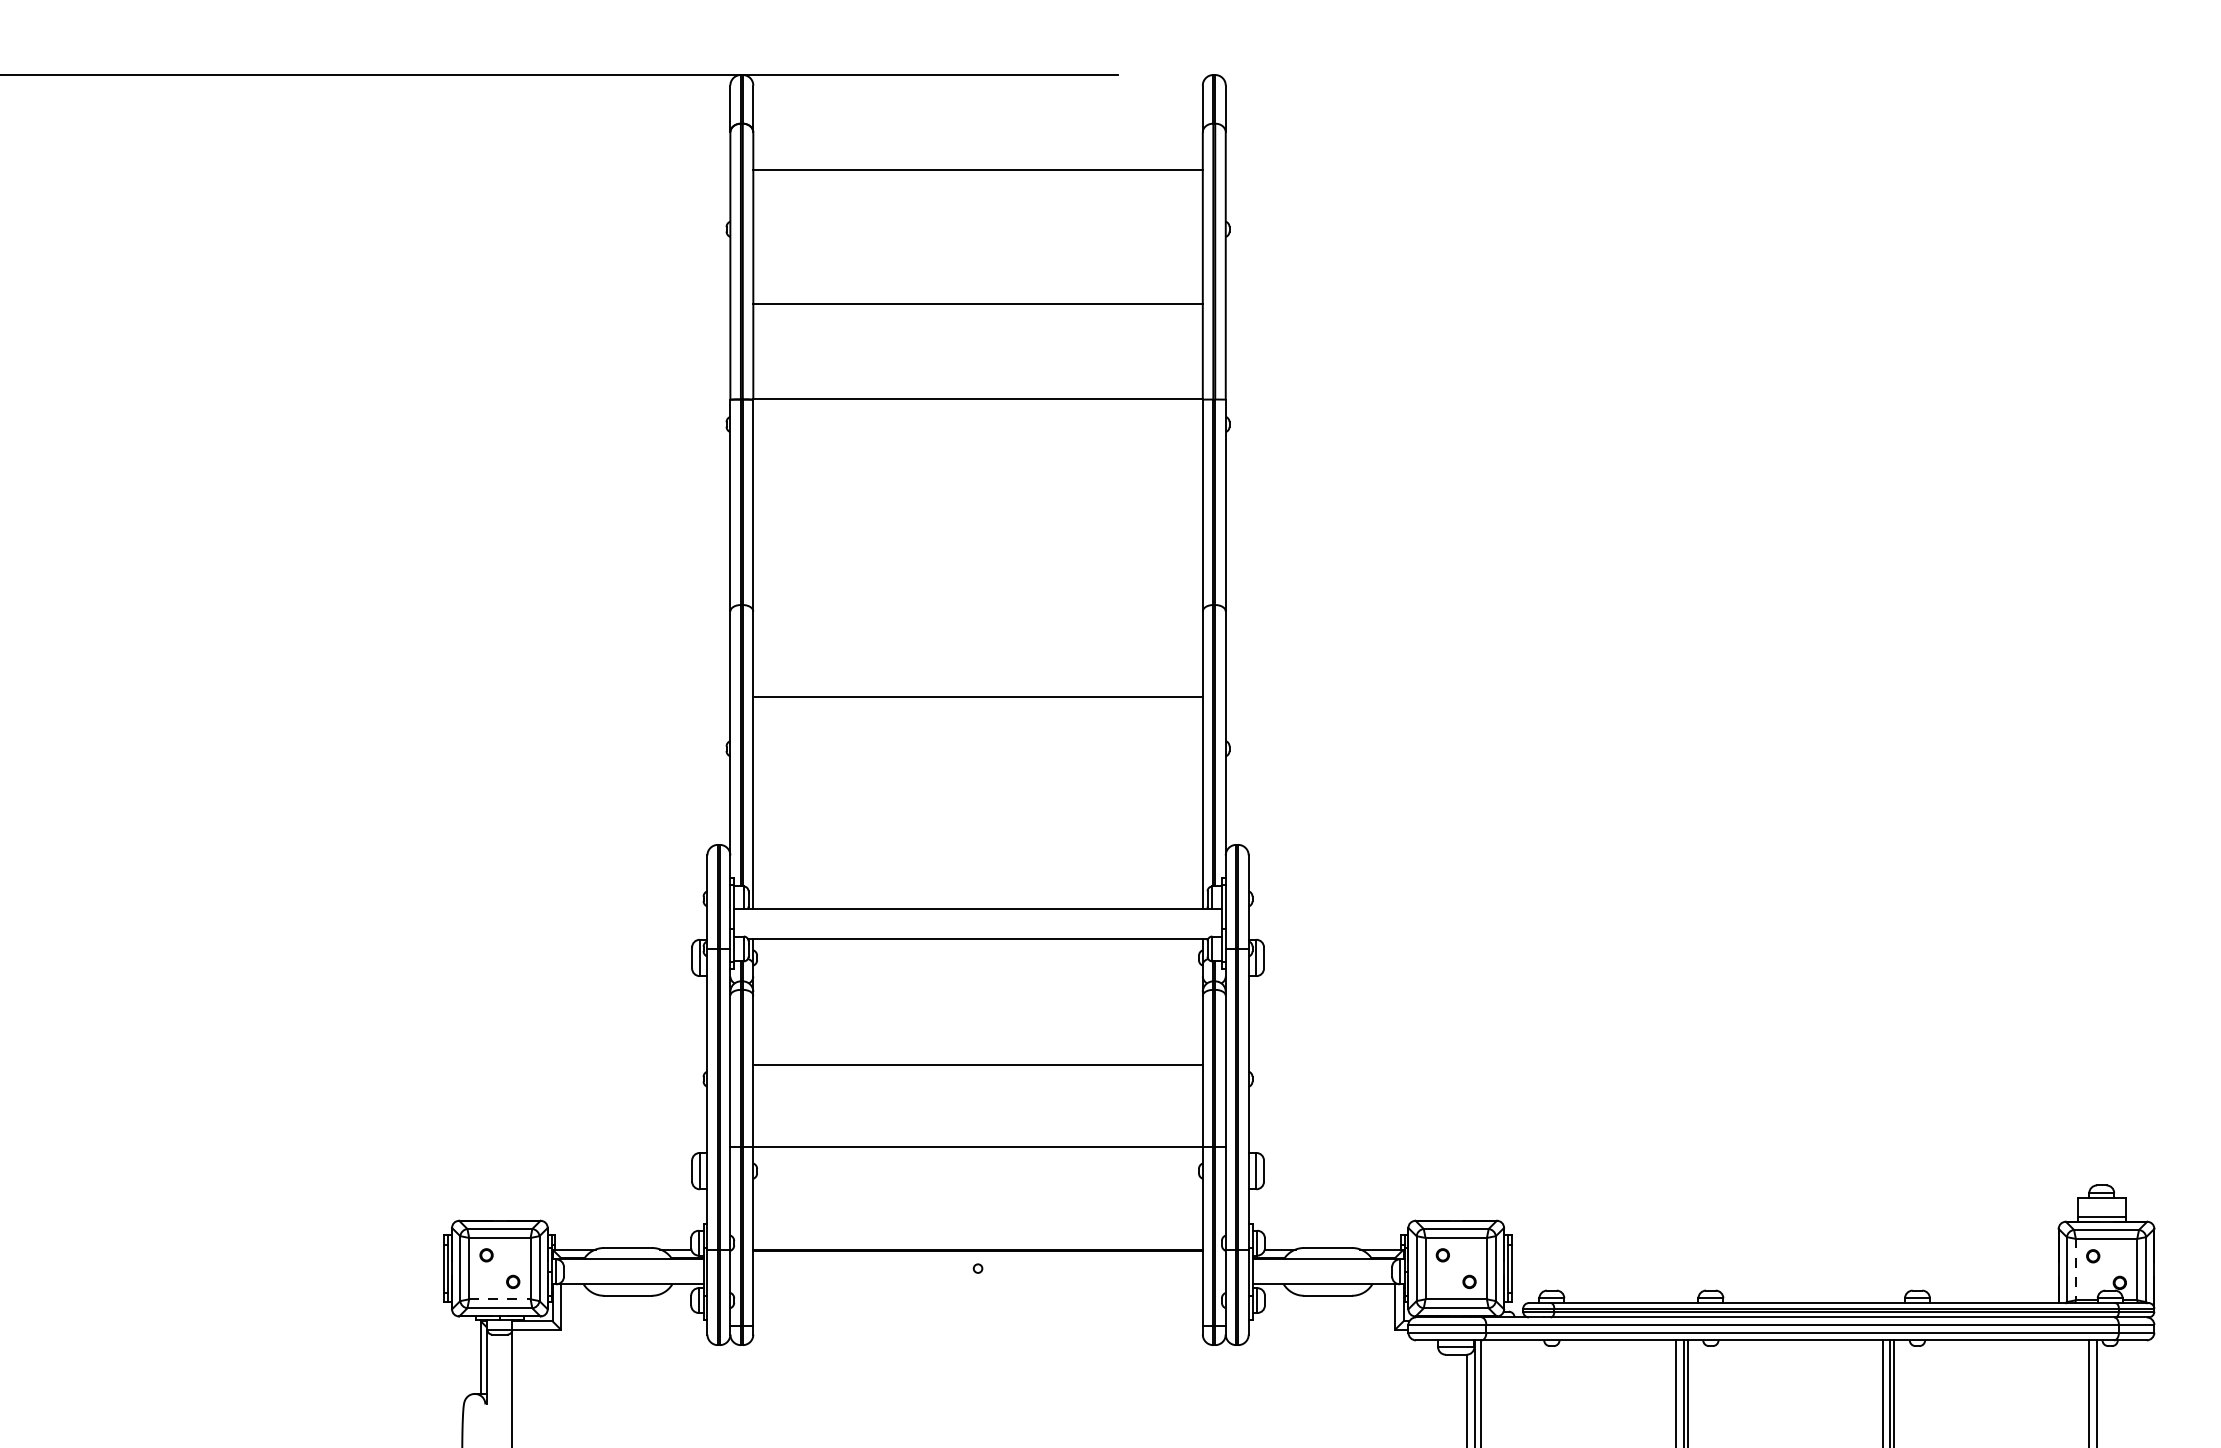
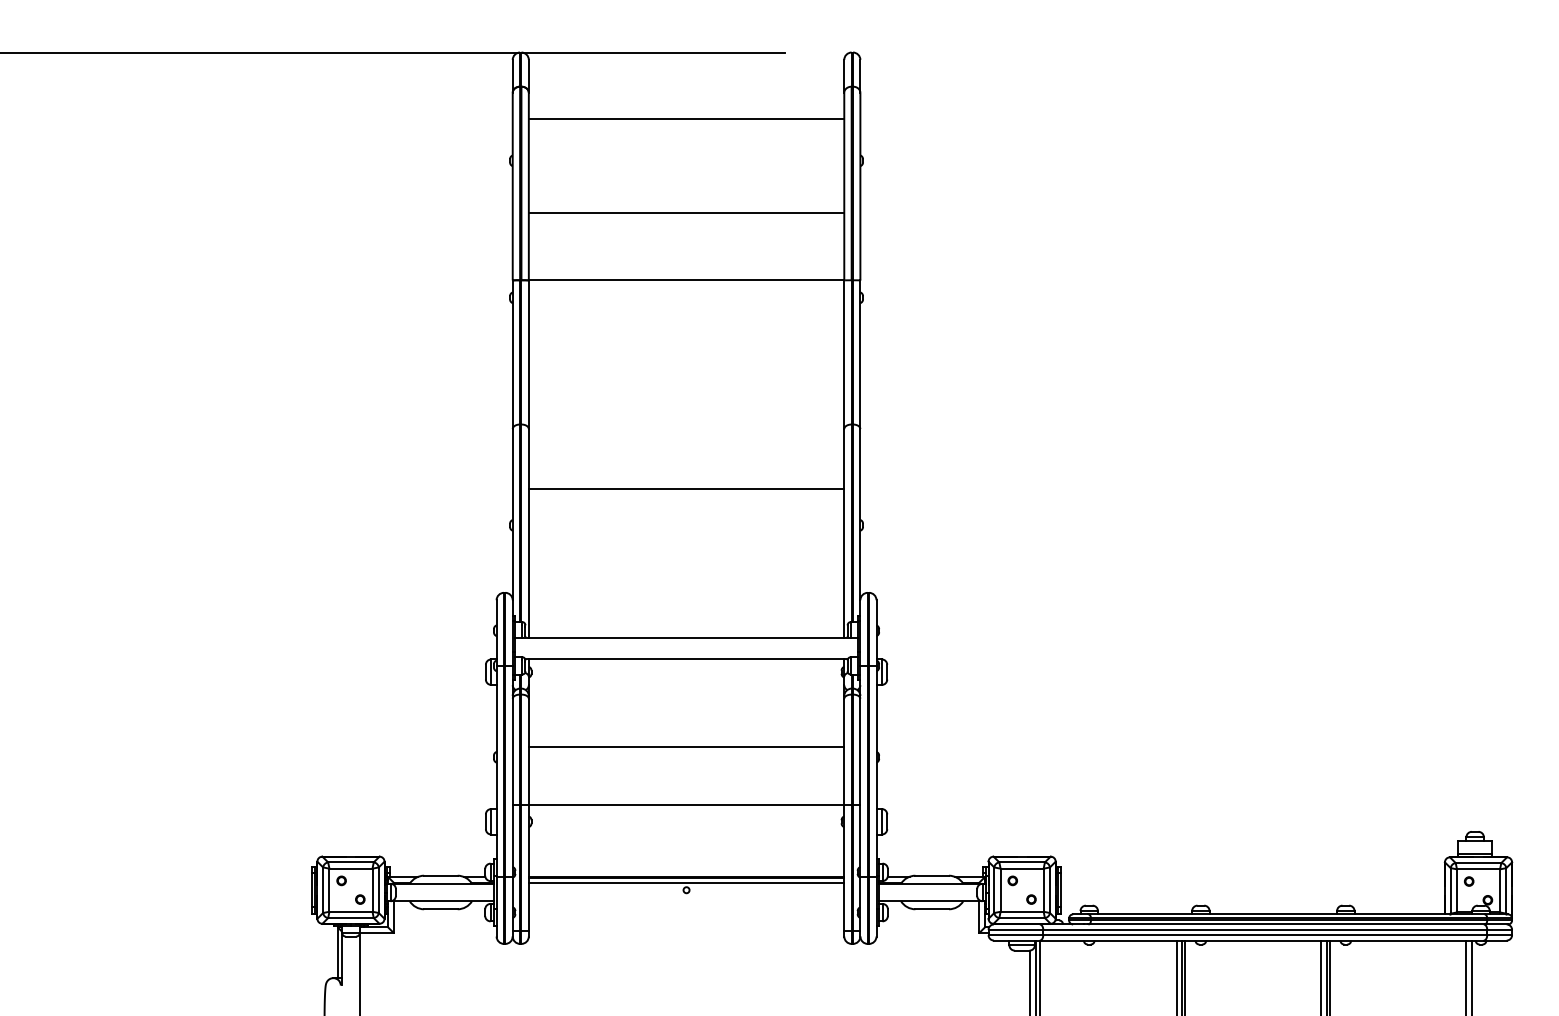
line: (977, 1258) -> (686, 883), added
line: (2075, 1269) -> (1456, 890), dashed -> solid
line: (499, 1299) -> (350, 911), dashed -> solid

